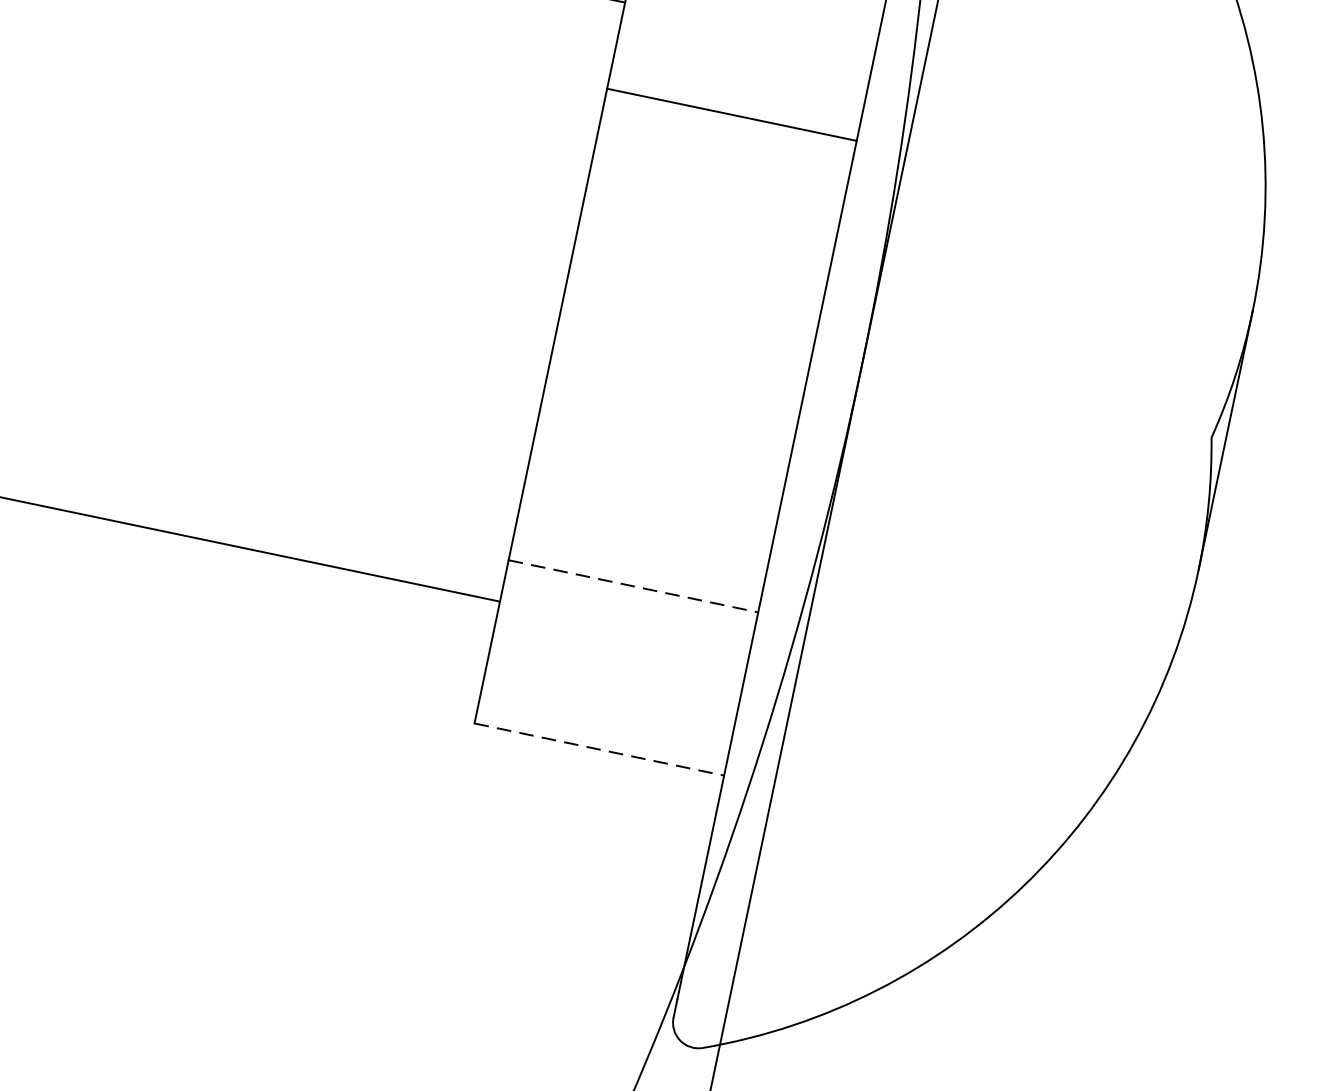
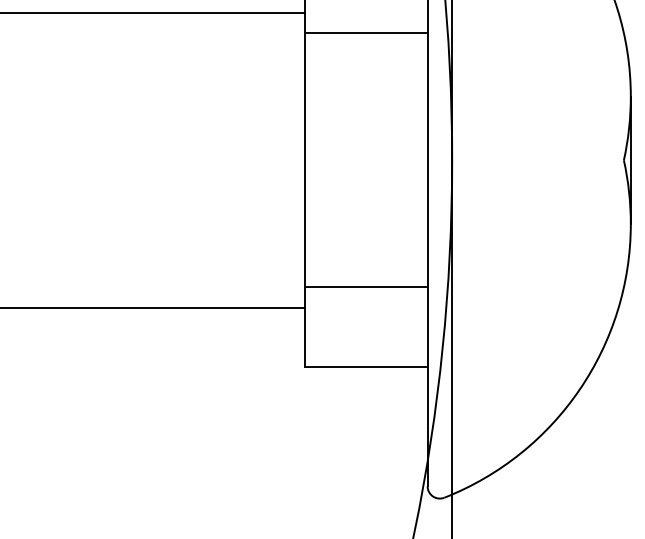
line: (730, 114) -> (365, 33), moved
line: (633, 587) -> (366, 287), dashed -> solid
line: (599, 749) -> (366, 367), dashed -> solid

